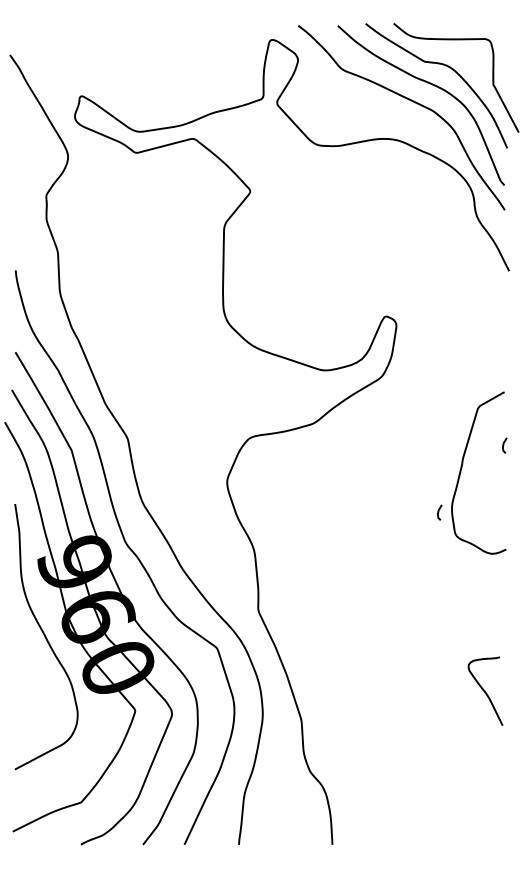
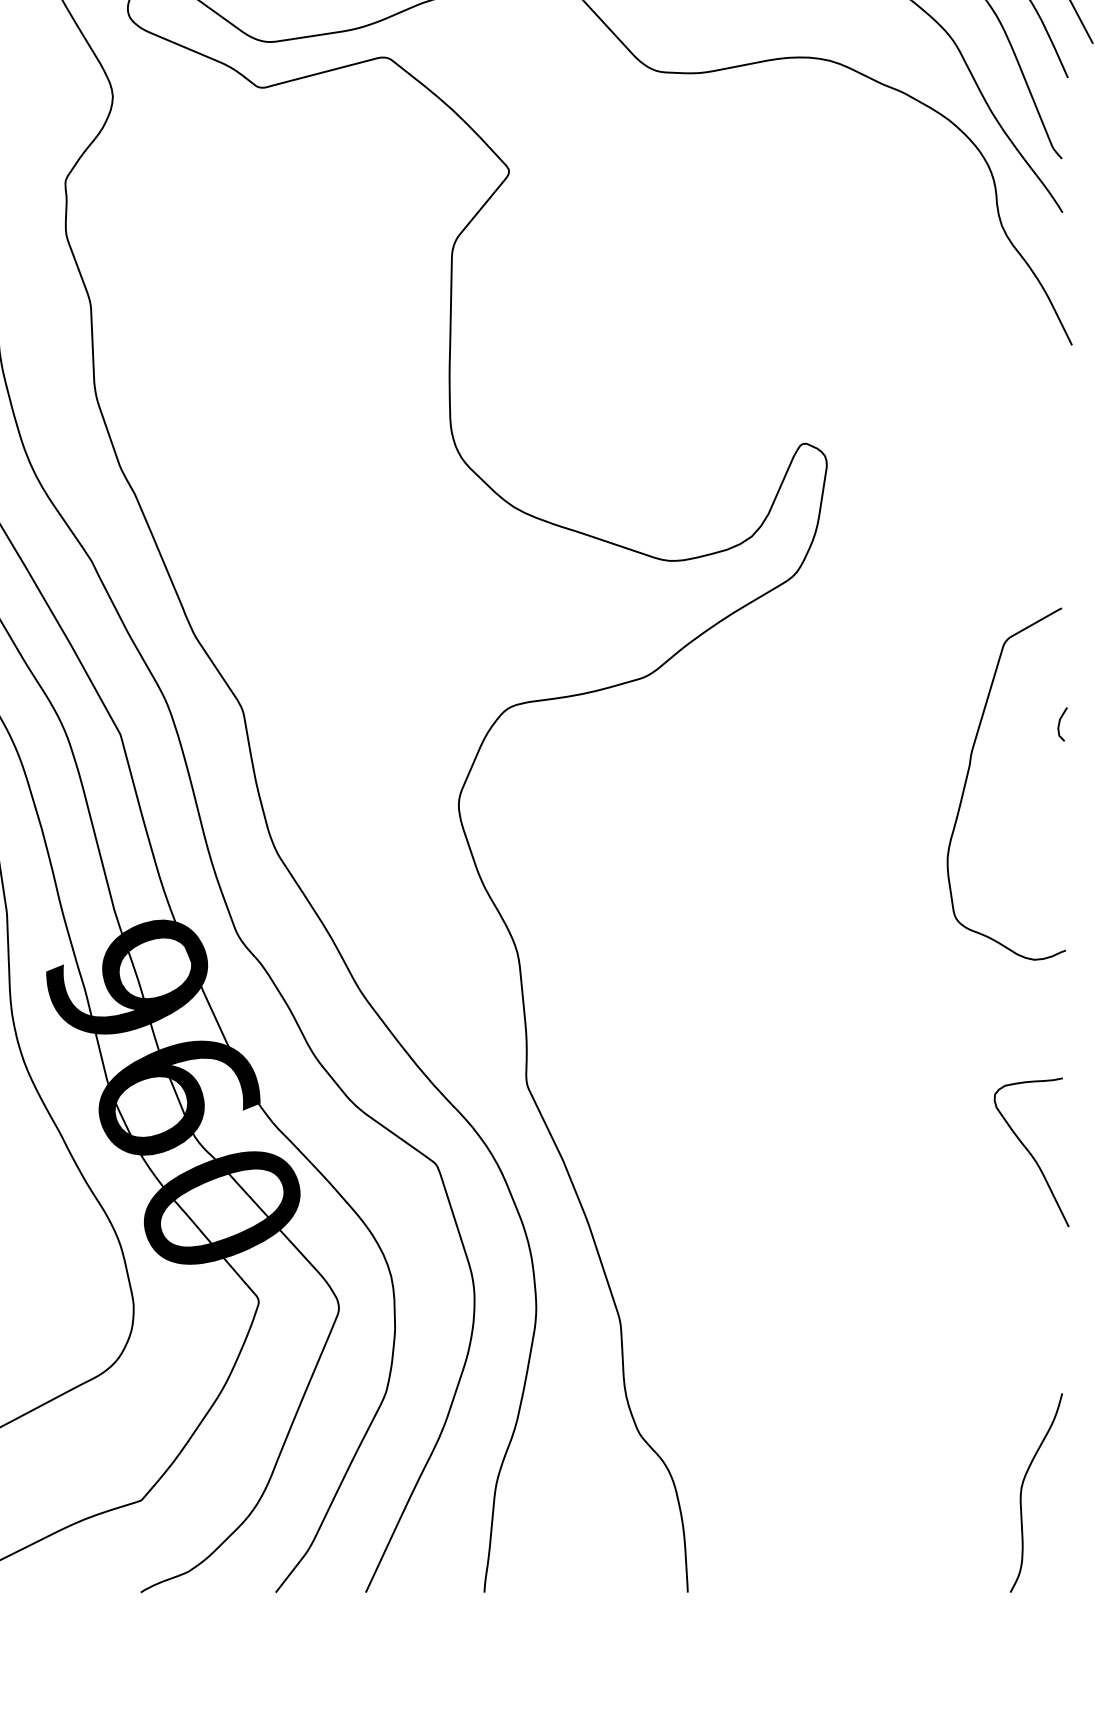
line: (439, 512) -> (920, 869), removed
curve: (485, 690) -> (1031, 1150), moved
curve: (486, 799) -> (1022, 1493), added

